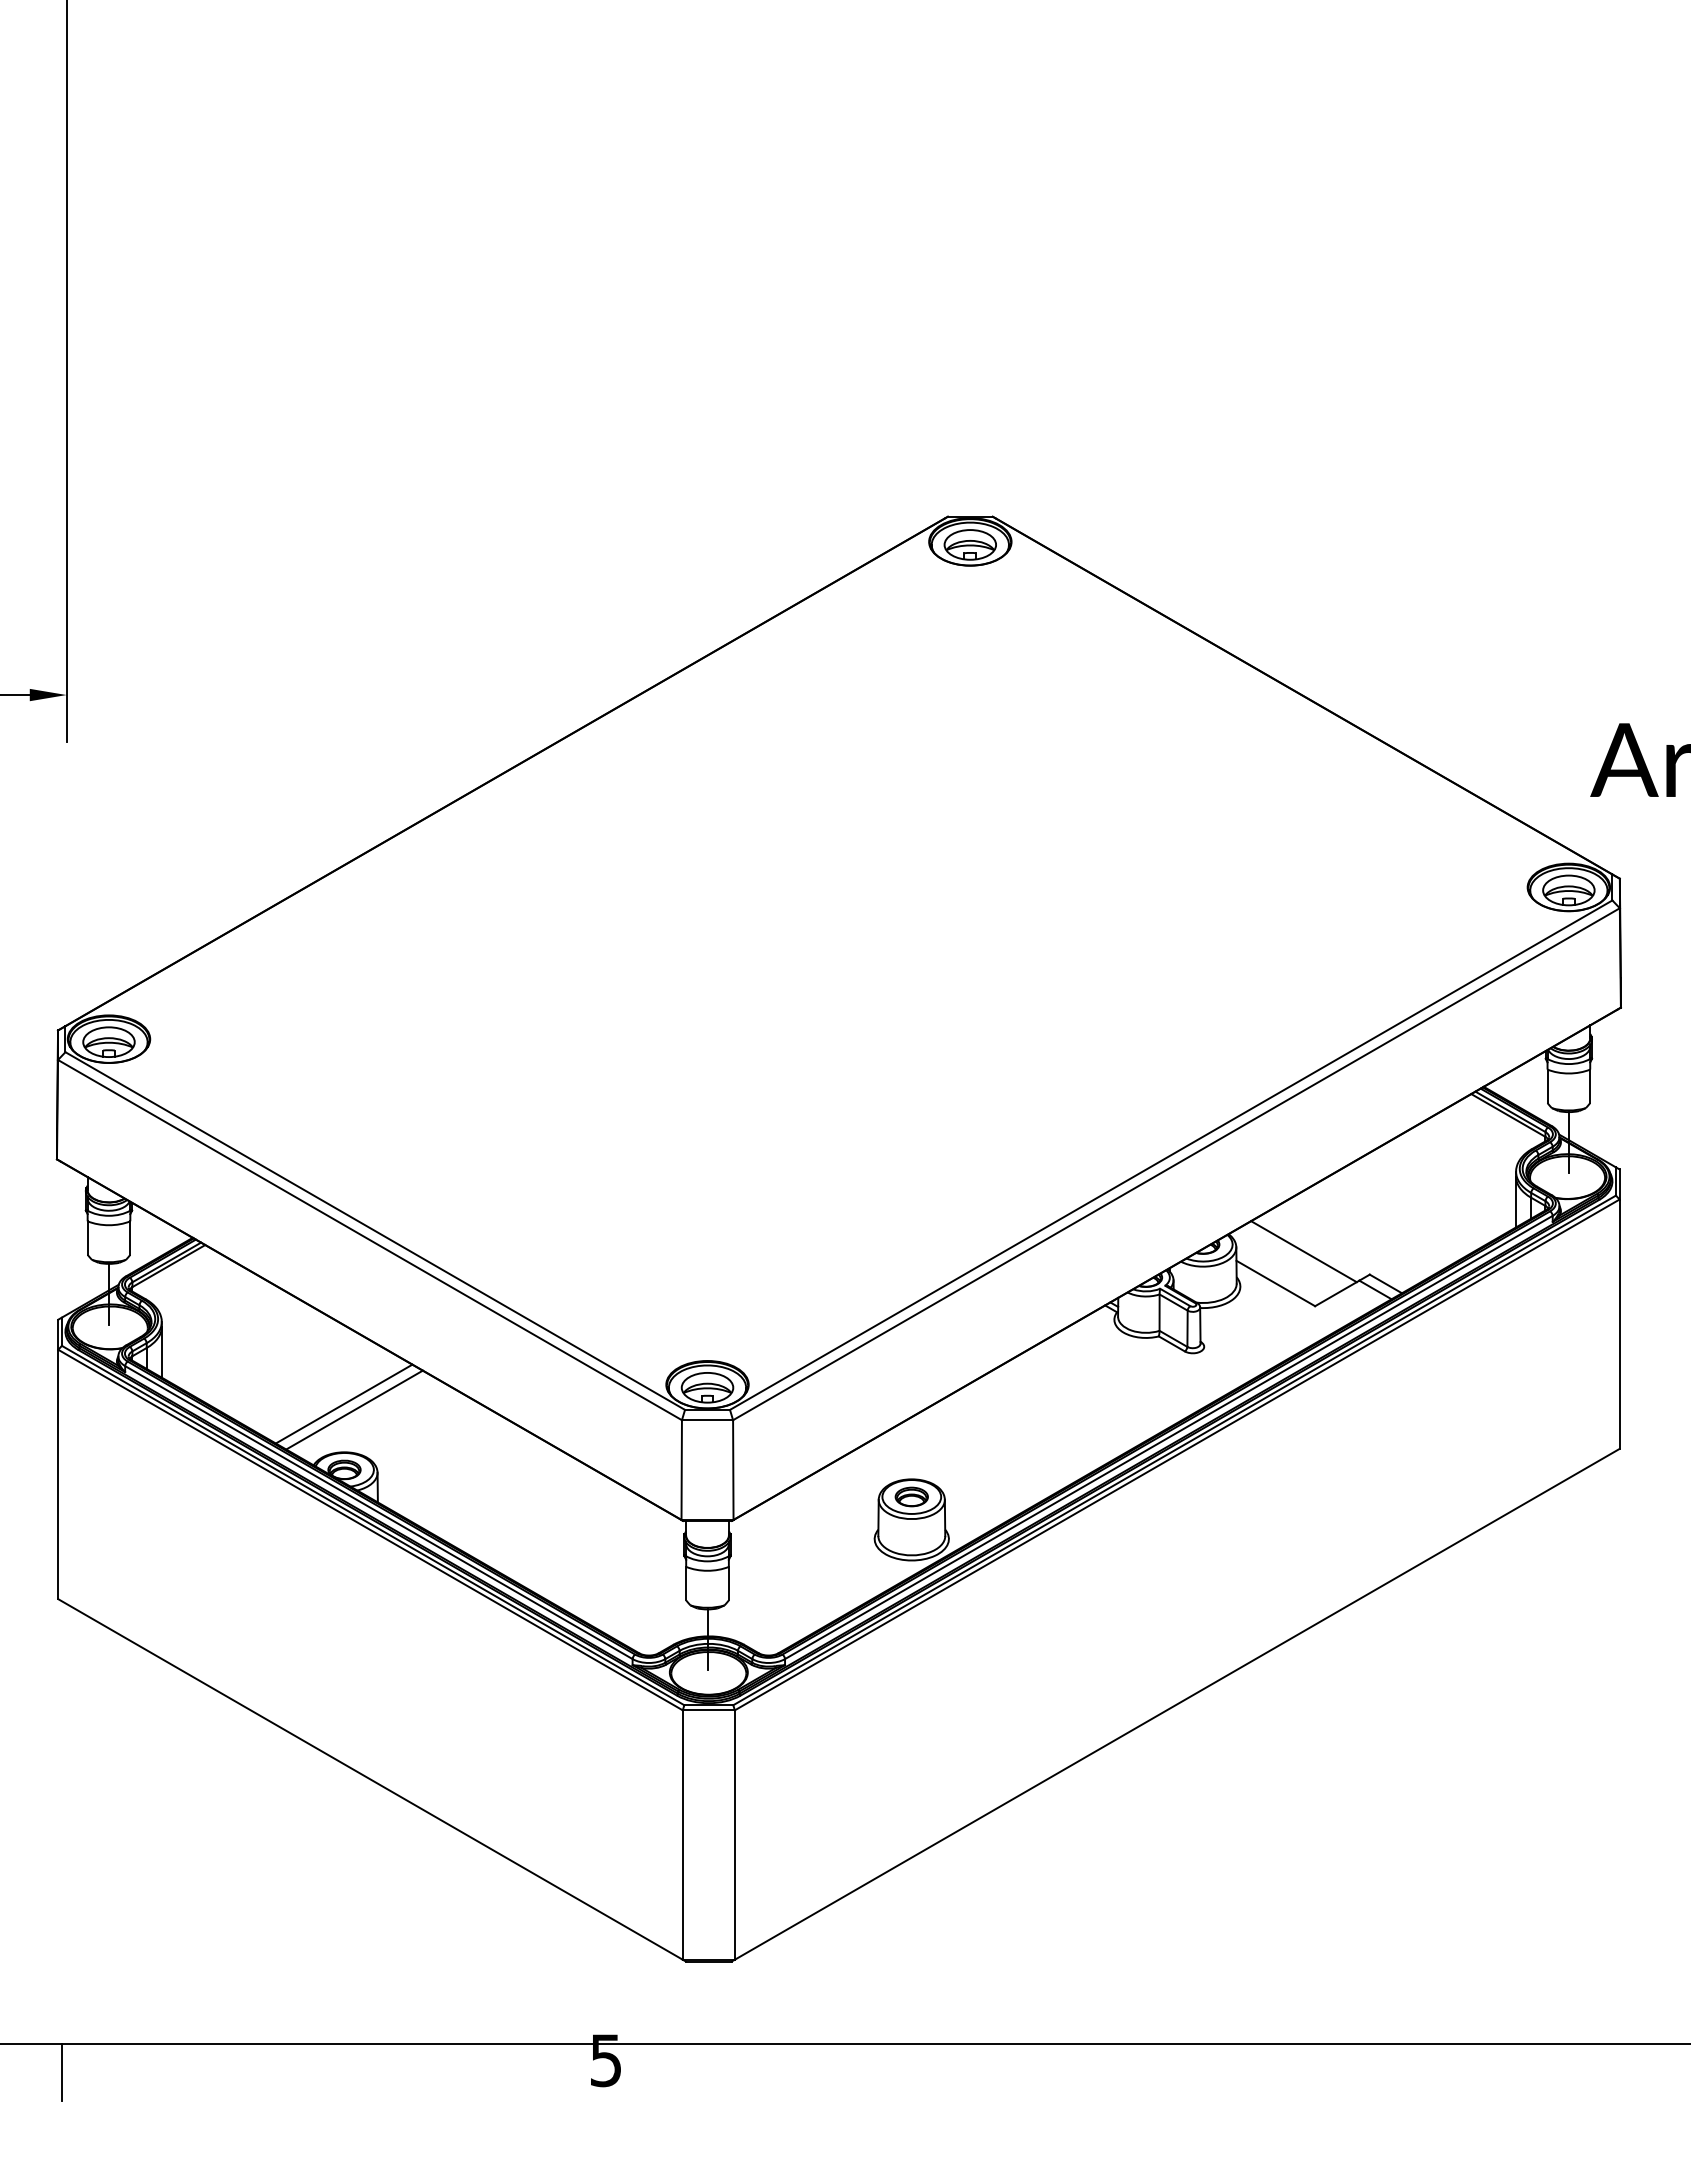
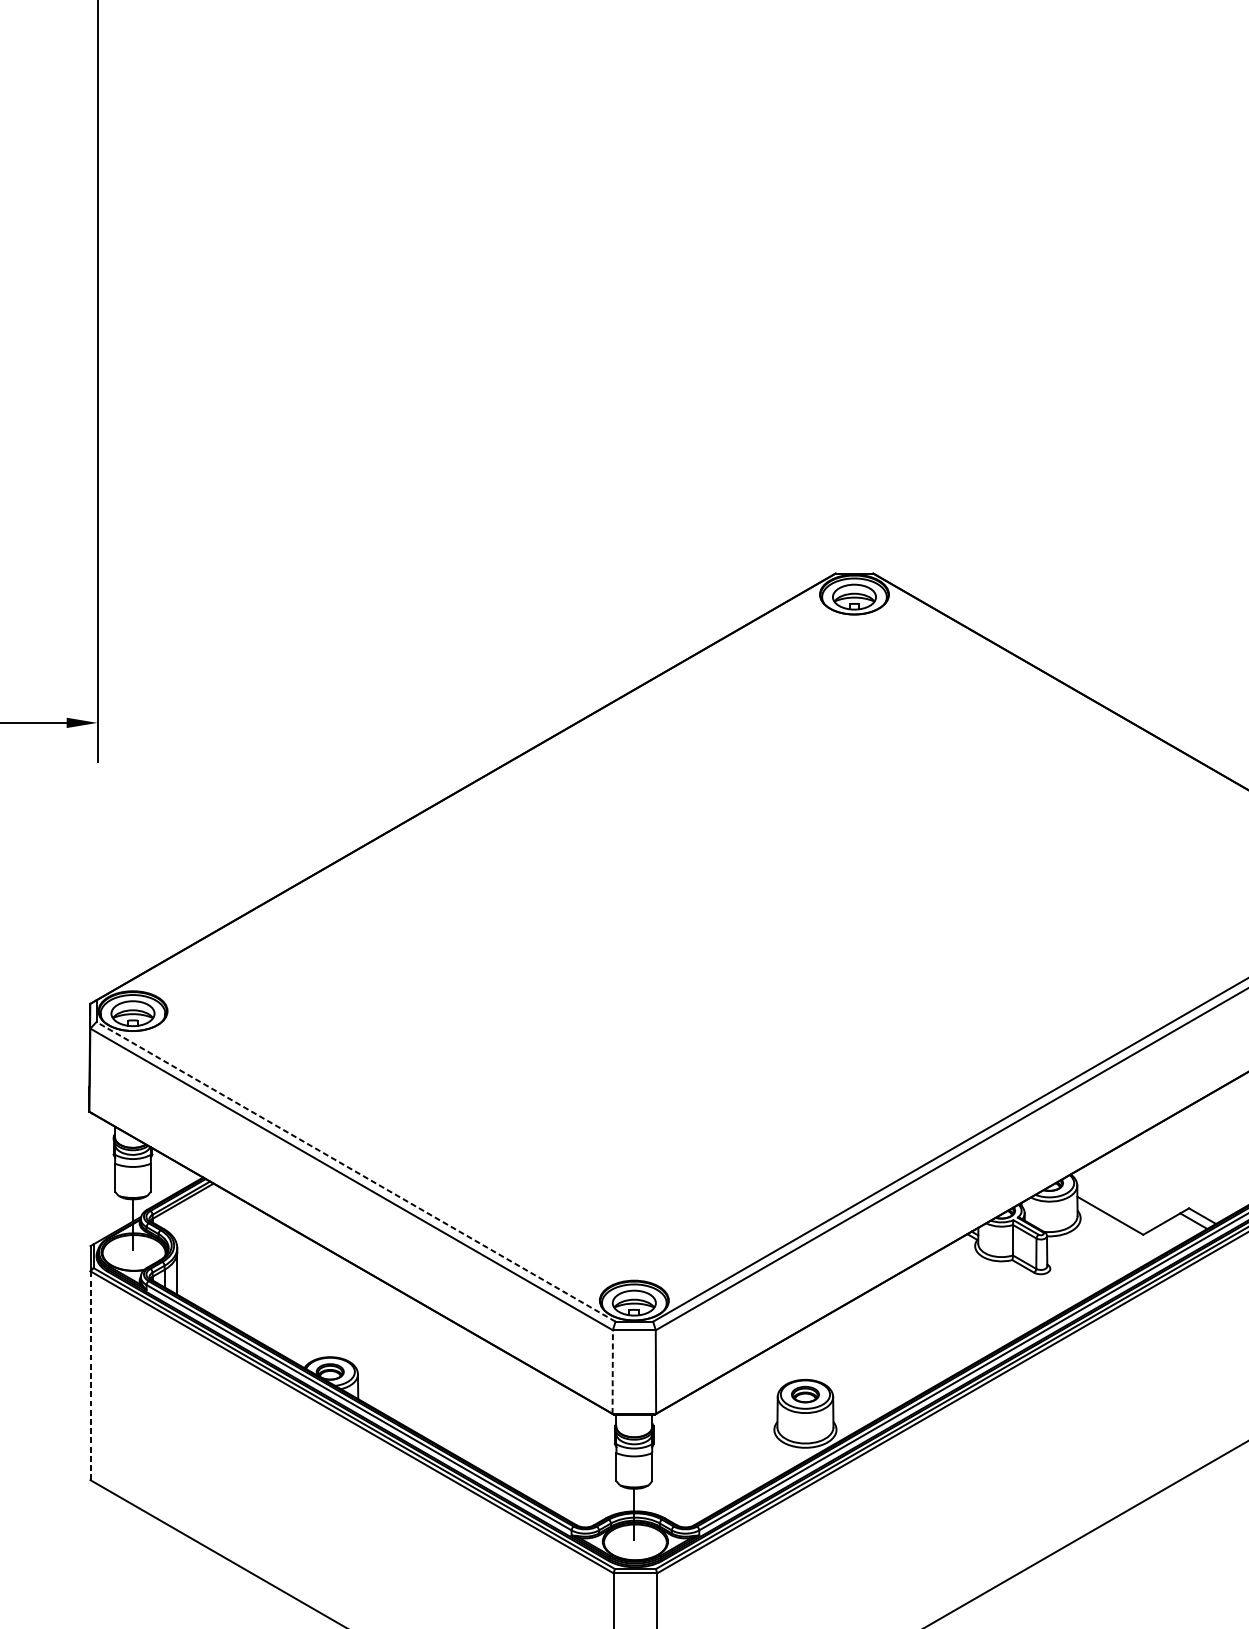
line: (375, 1231) -> (356, 1172), solid -> dashed
line: (1303, 1251) -> (1133, 1188), removed
line: (343, 1403) -> (329, 1316), removed
line: (354, 1409) -> (338, 1321), removed
line: (681, 1470) -> (612, 1372), solid -> dashed
line: (58, 1474) -> (90, 1375), solid -> dashed

